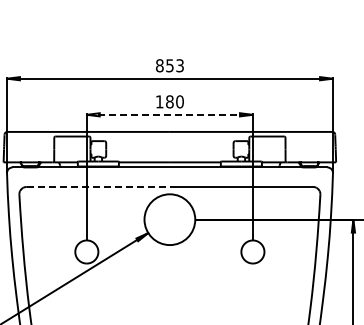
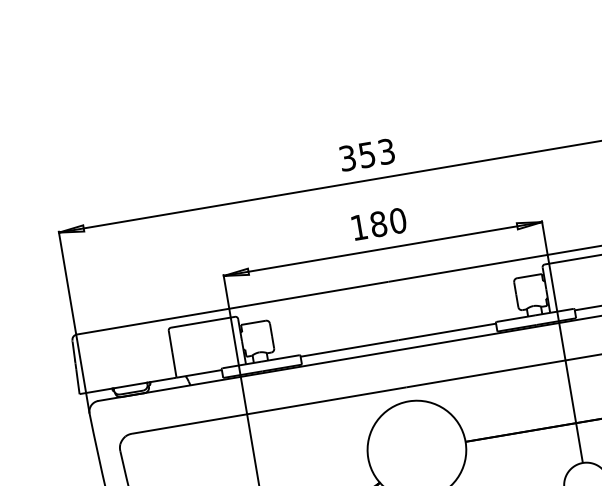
text: (159, 65) -> (347, 157), 853 -> 353
line: (170, 114) -> (383, 248), dashed -> solid
line: (98, 186) -> (269, 409), dashed -> solid

